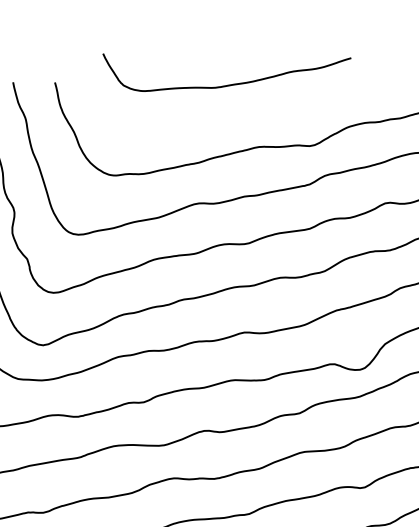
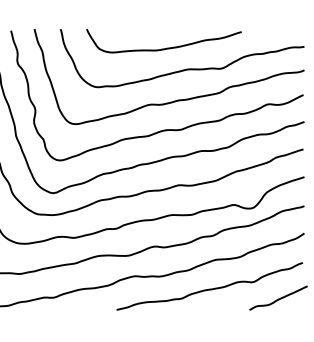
curve: (230, 83) -> (166, 47), moved

